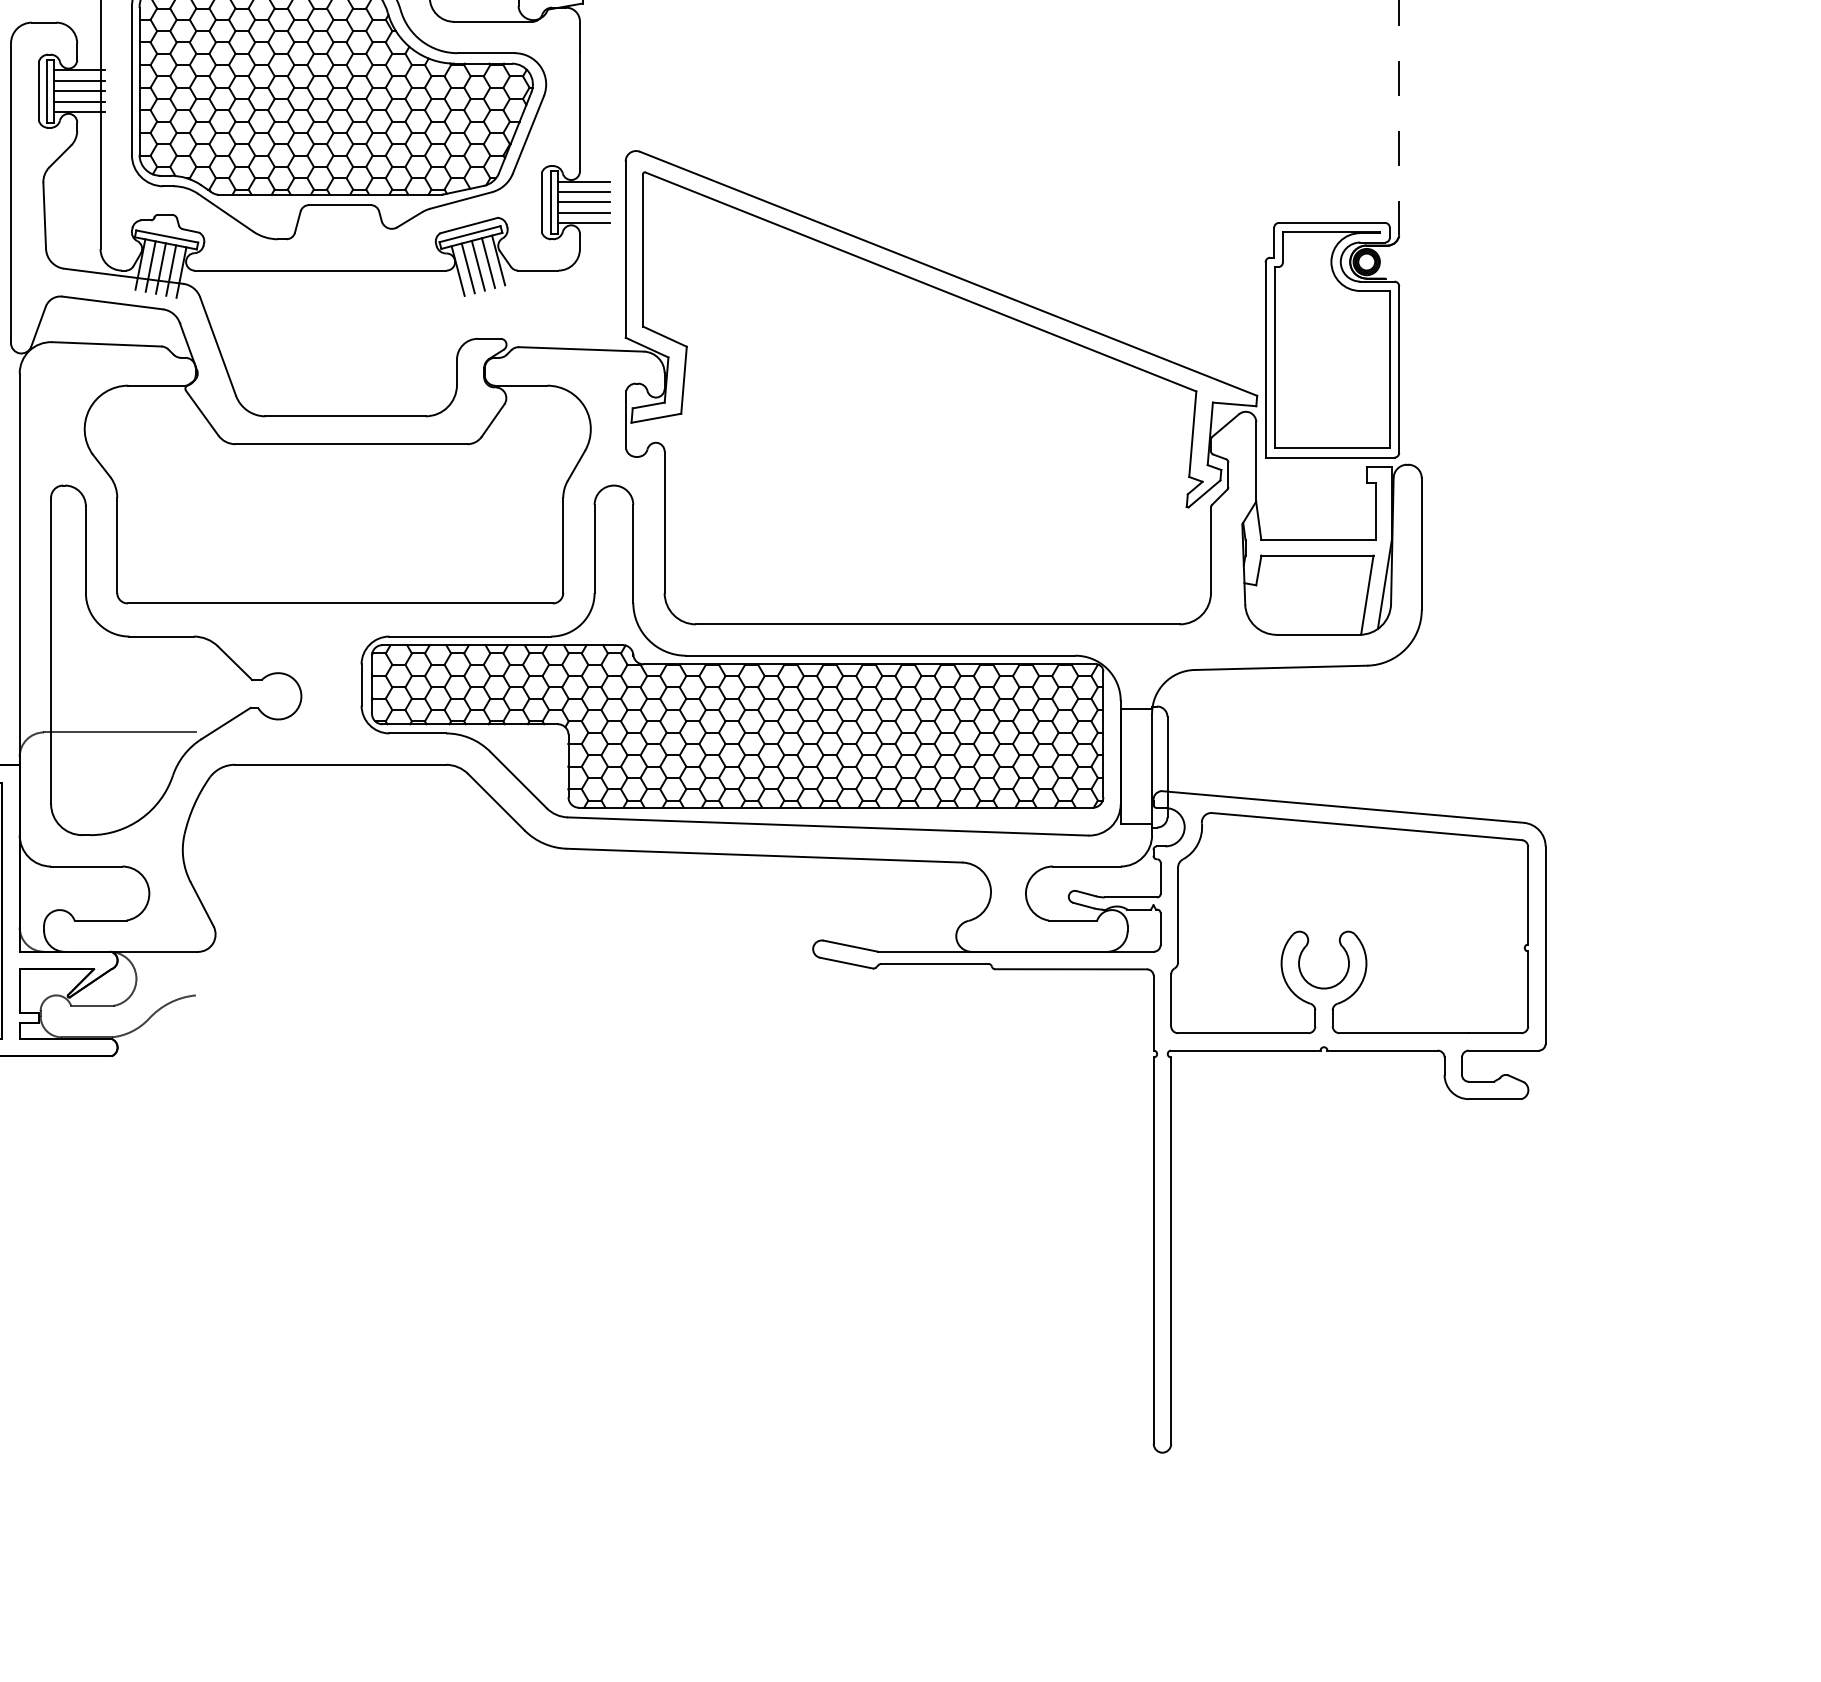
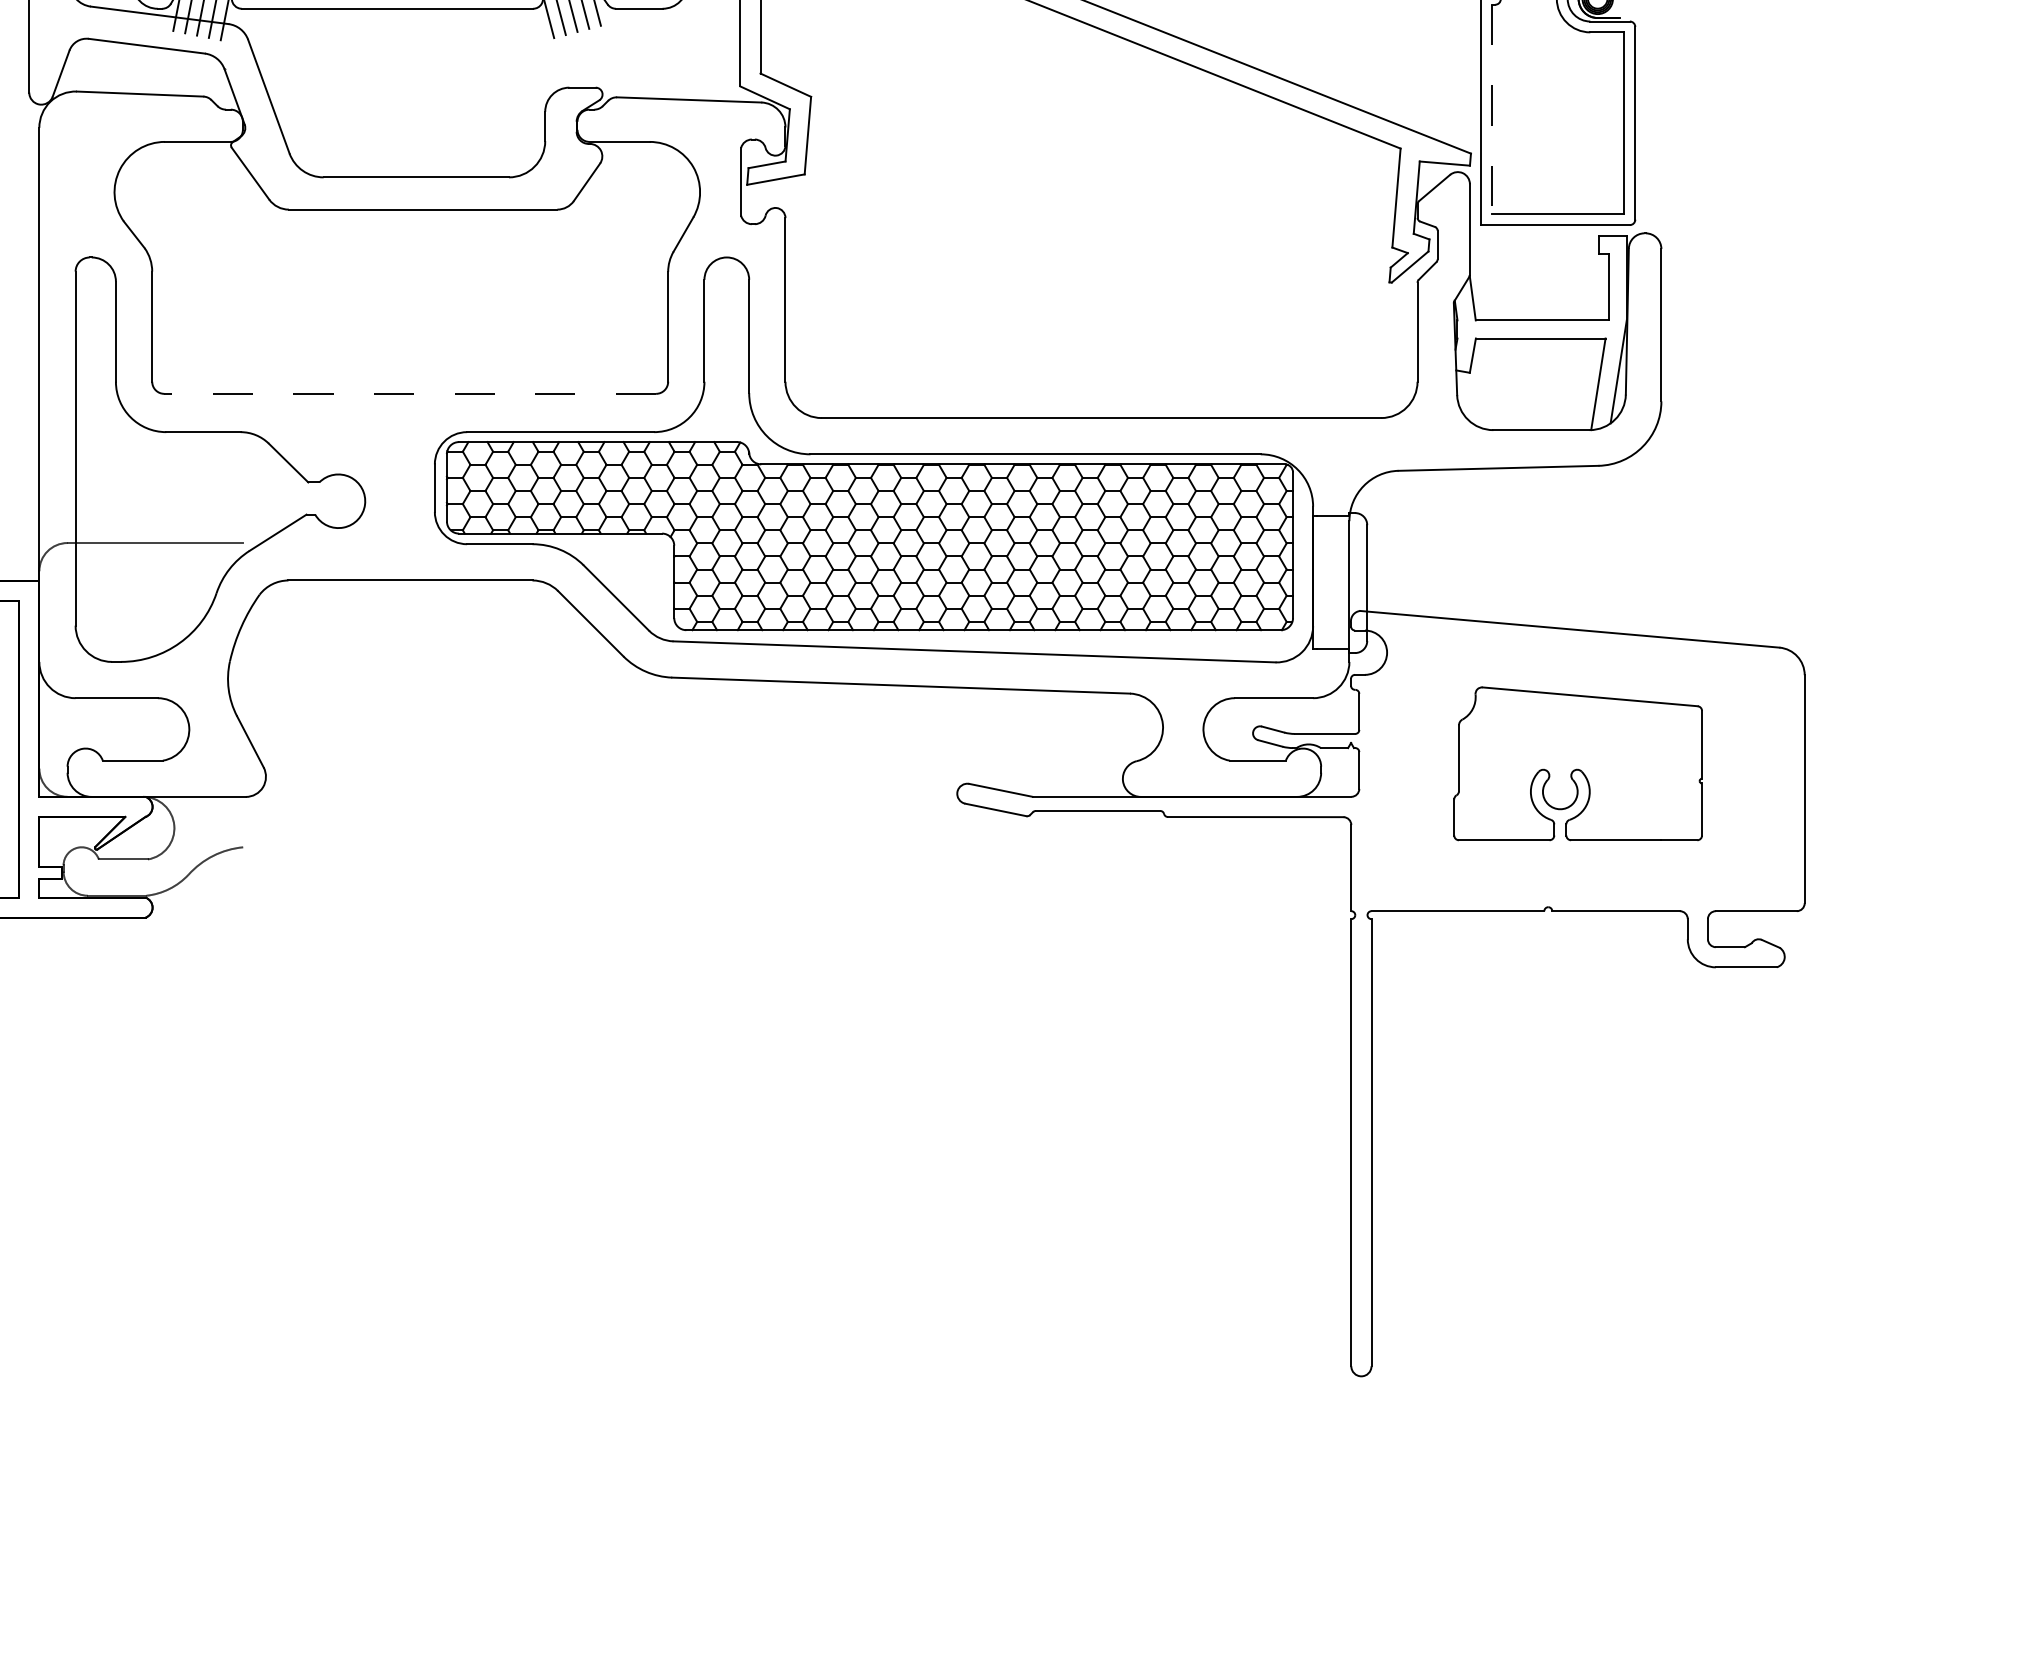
line: (1274, 357) -> (1491, 109), solid -> dashed
line: (340, 603) -> (410, 393), solid -> dashed
part: (1349, 923) -> (1577, 764), size x0.6

